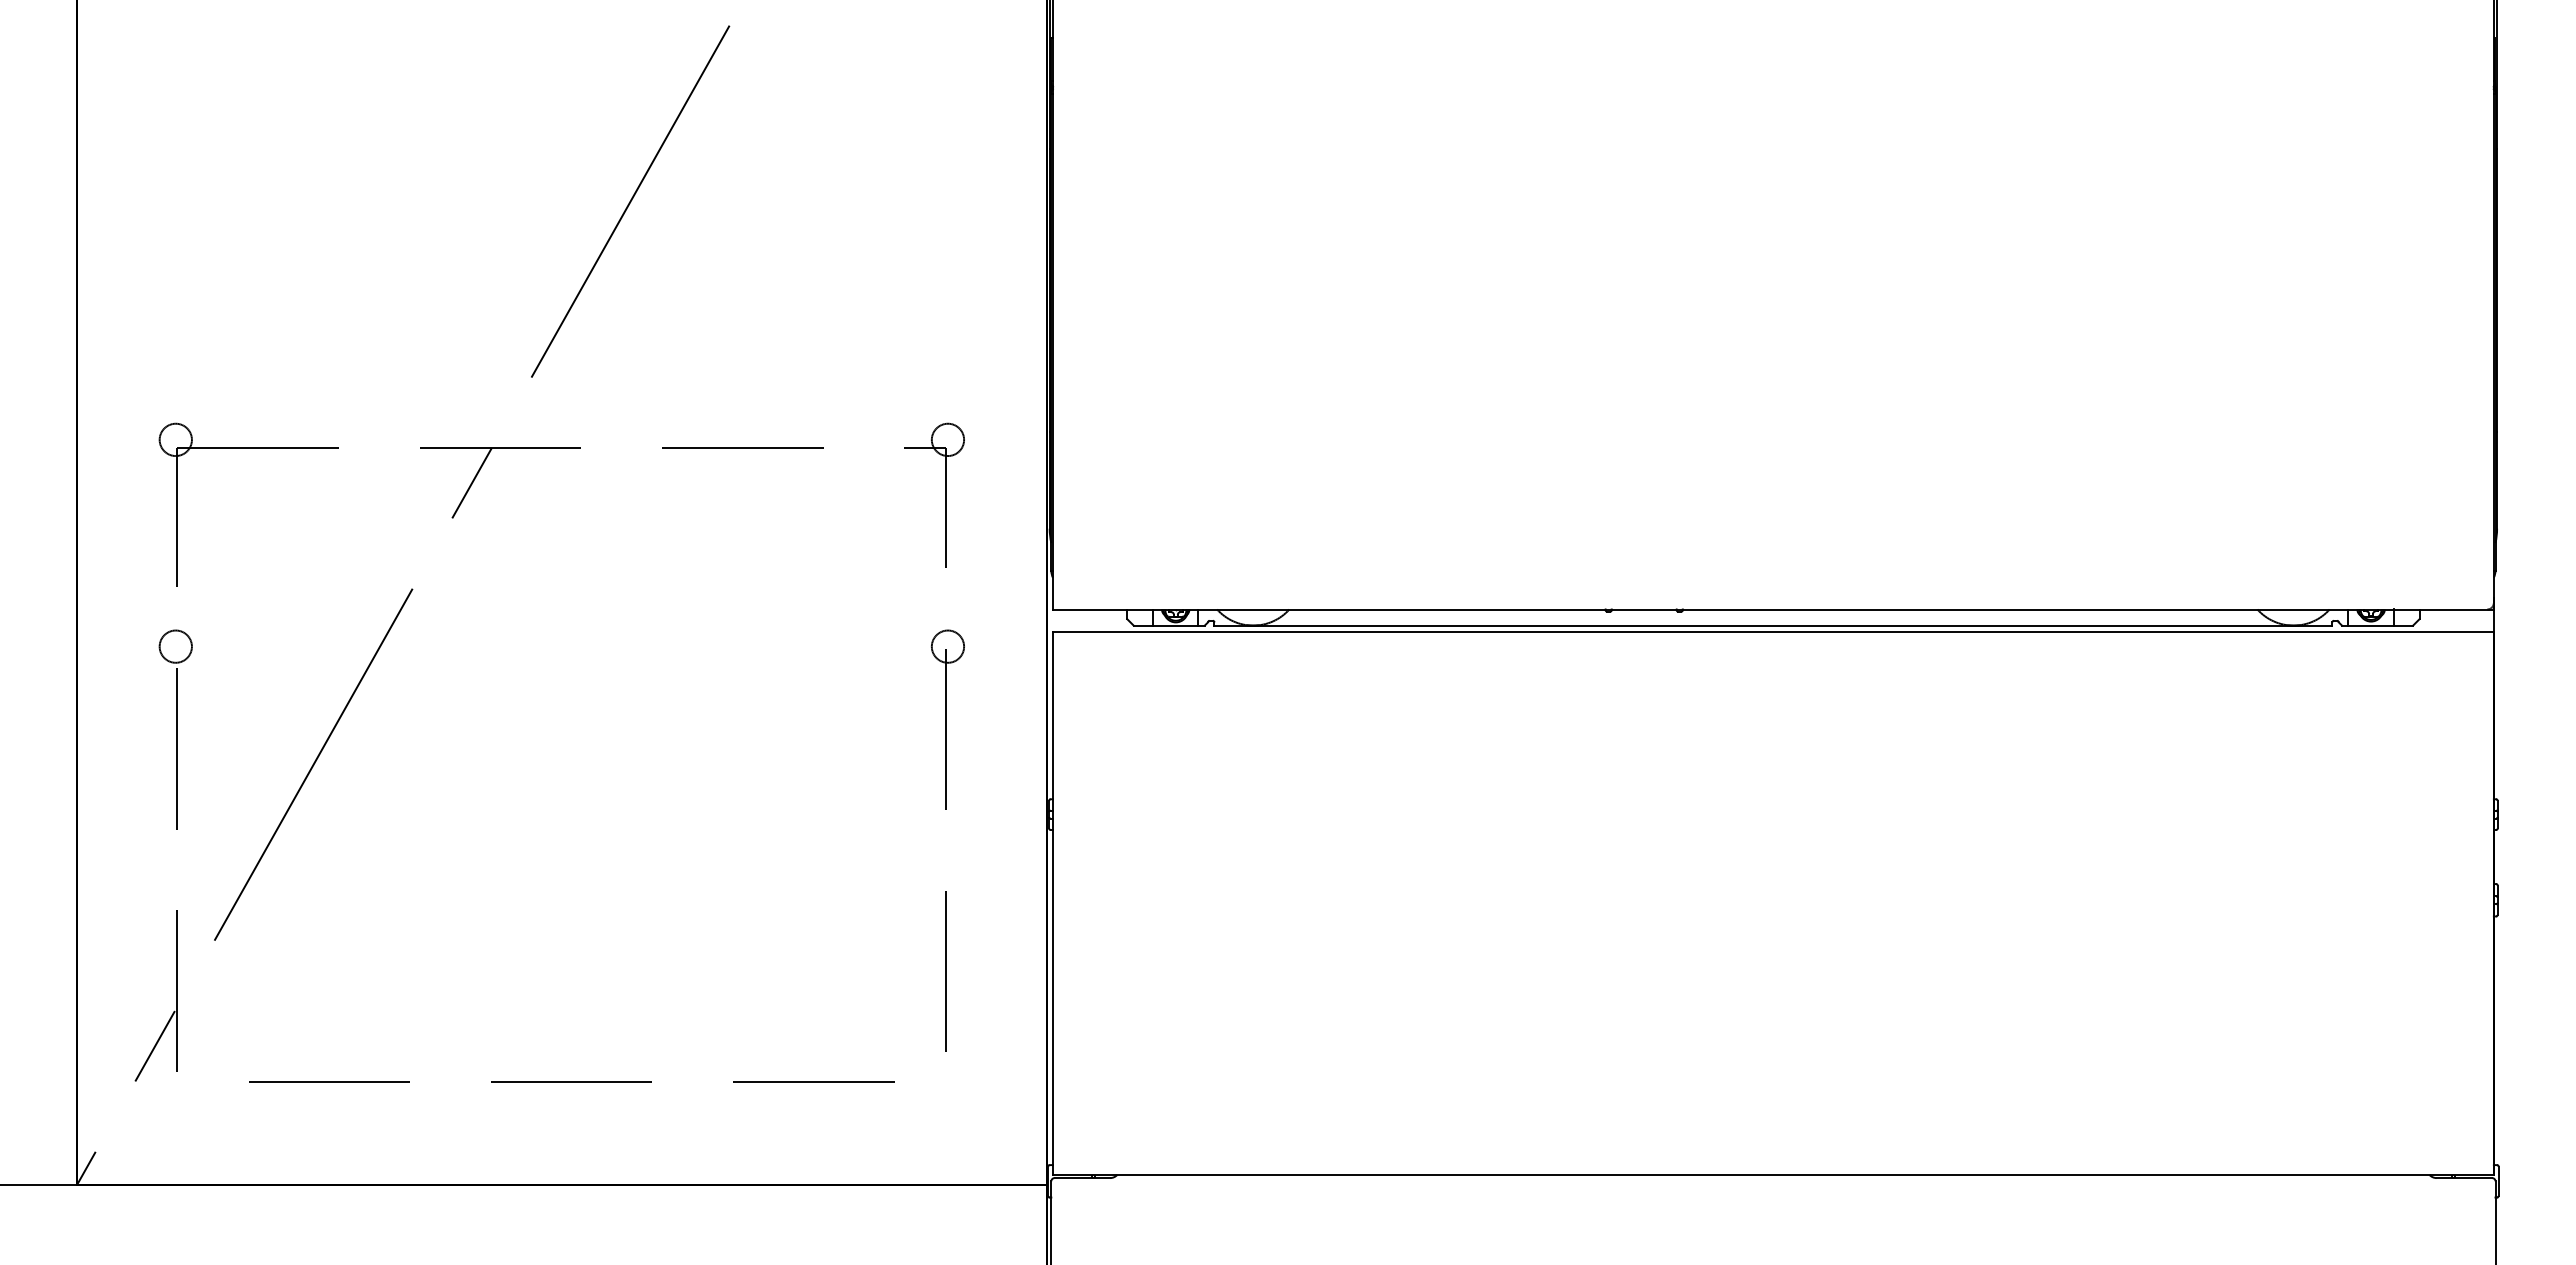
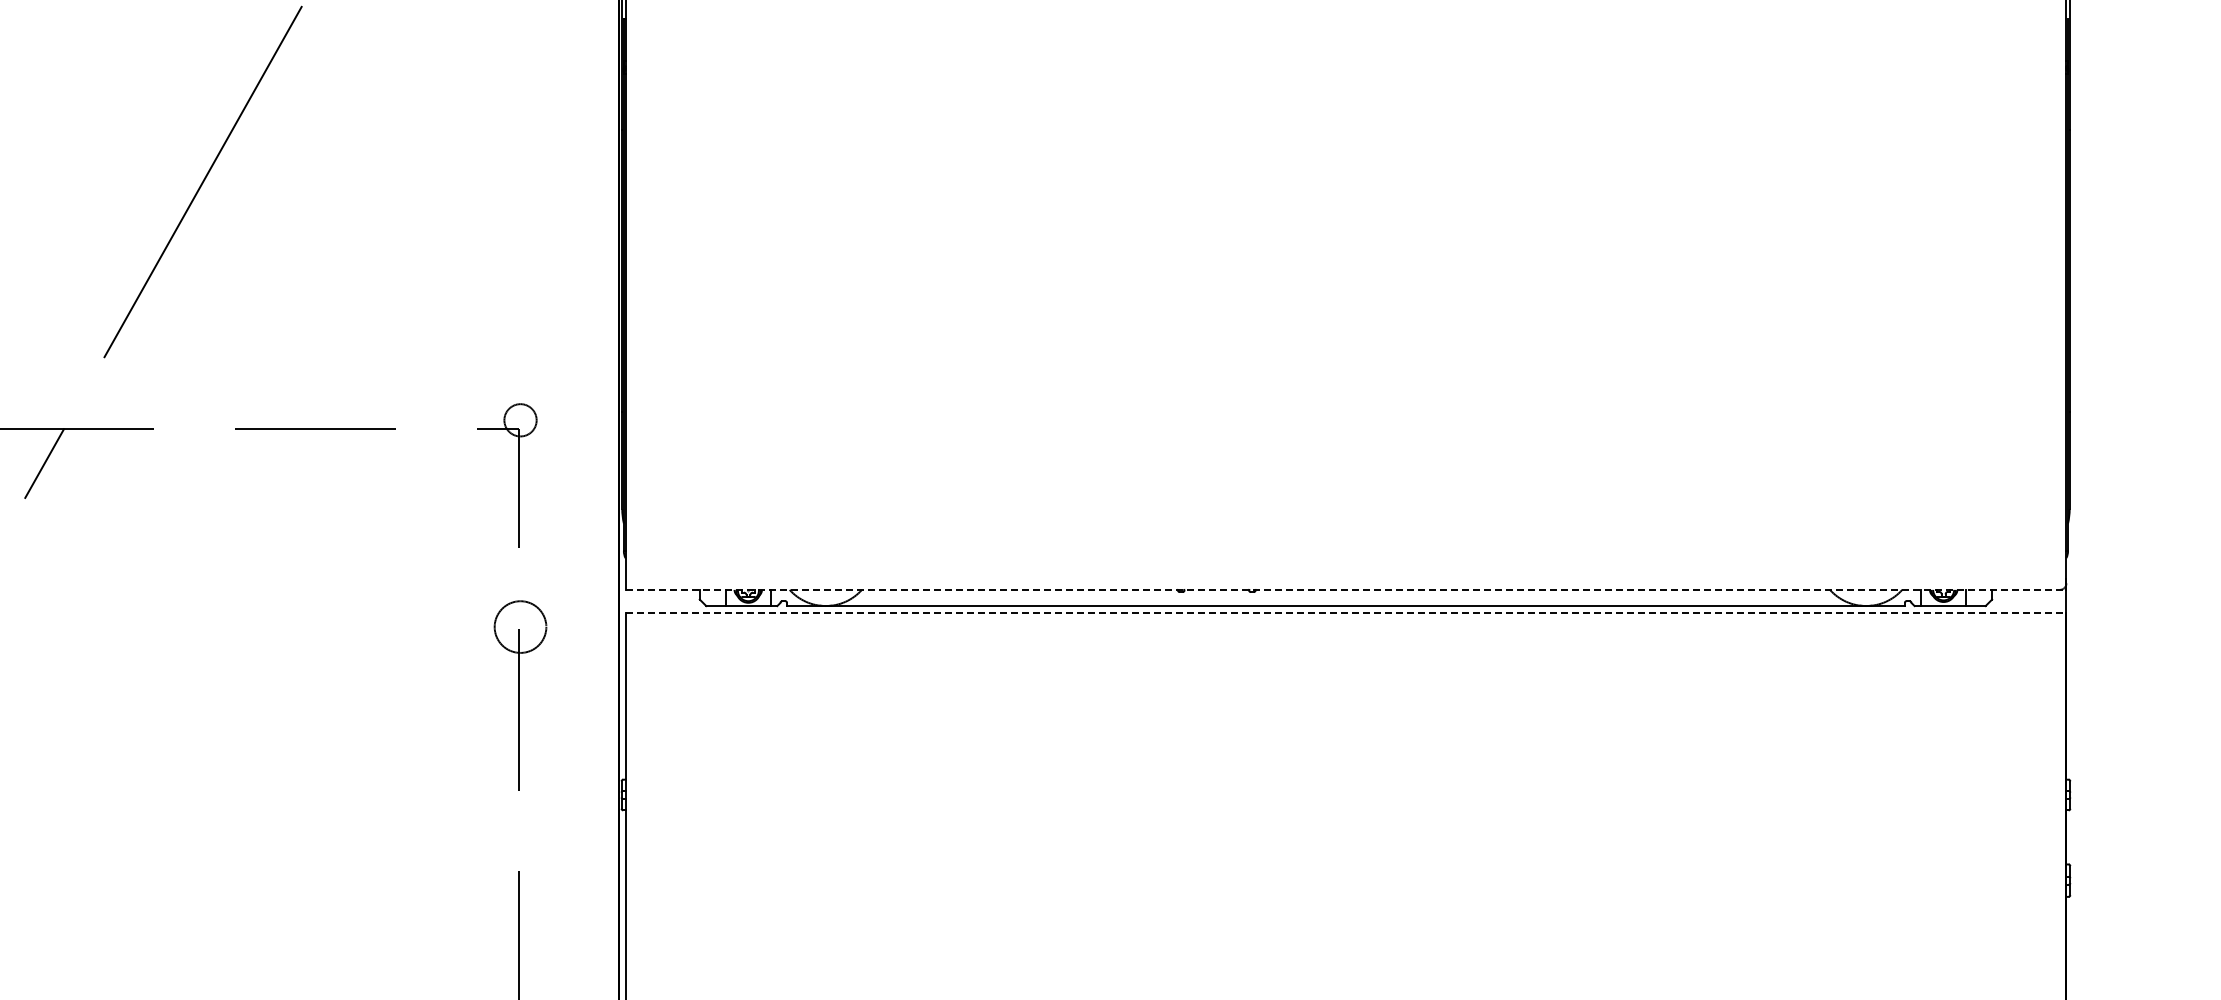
line: (1773, 609) -> (1346, 589), solid -> dashed
line: (1773, 632) -> (1346, 612), solid -> dashed
circle: (947, 646) -> (520, 626), size x1.6

